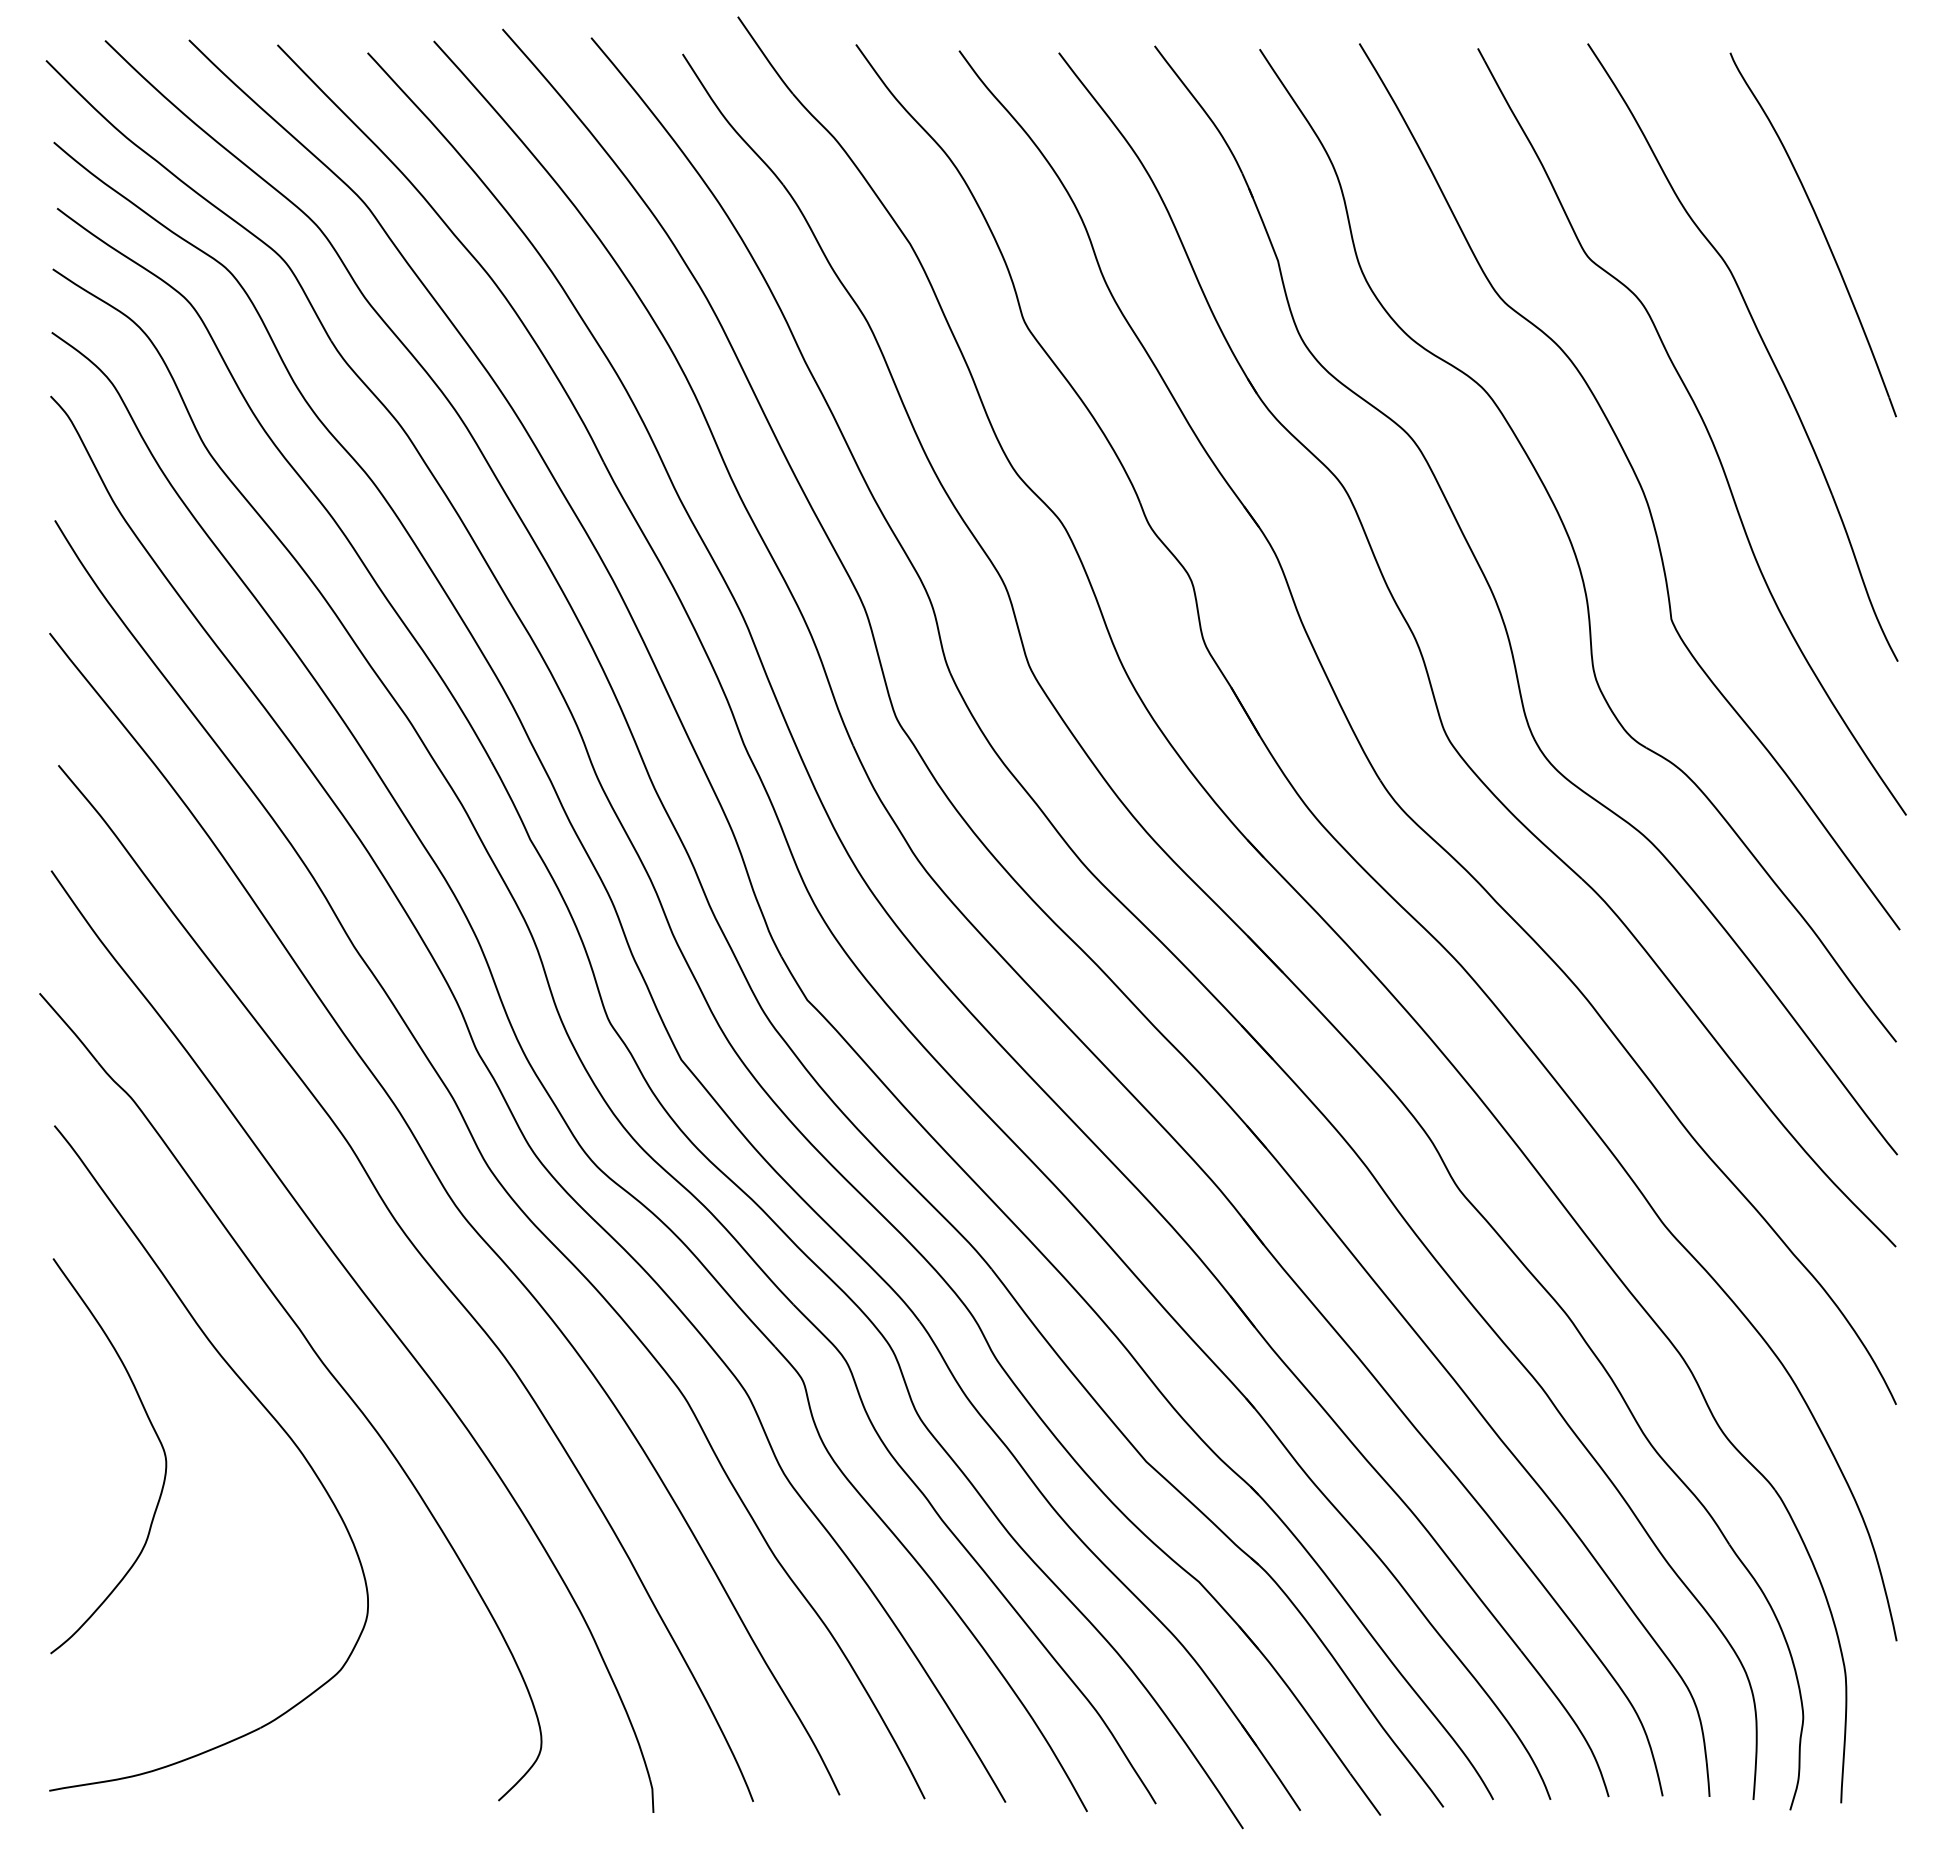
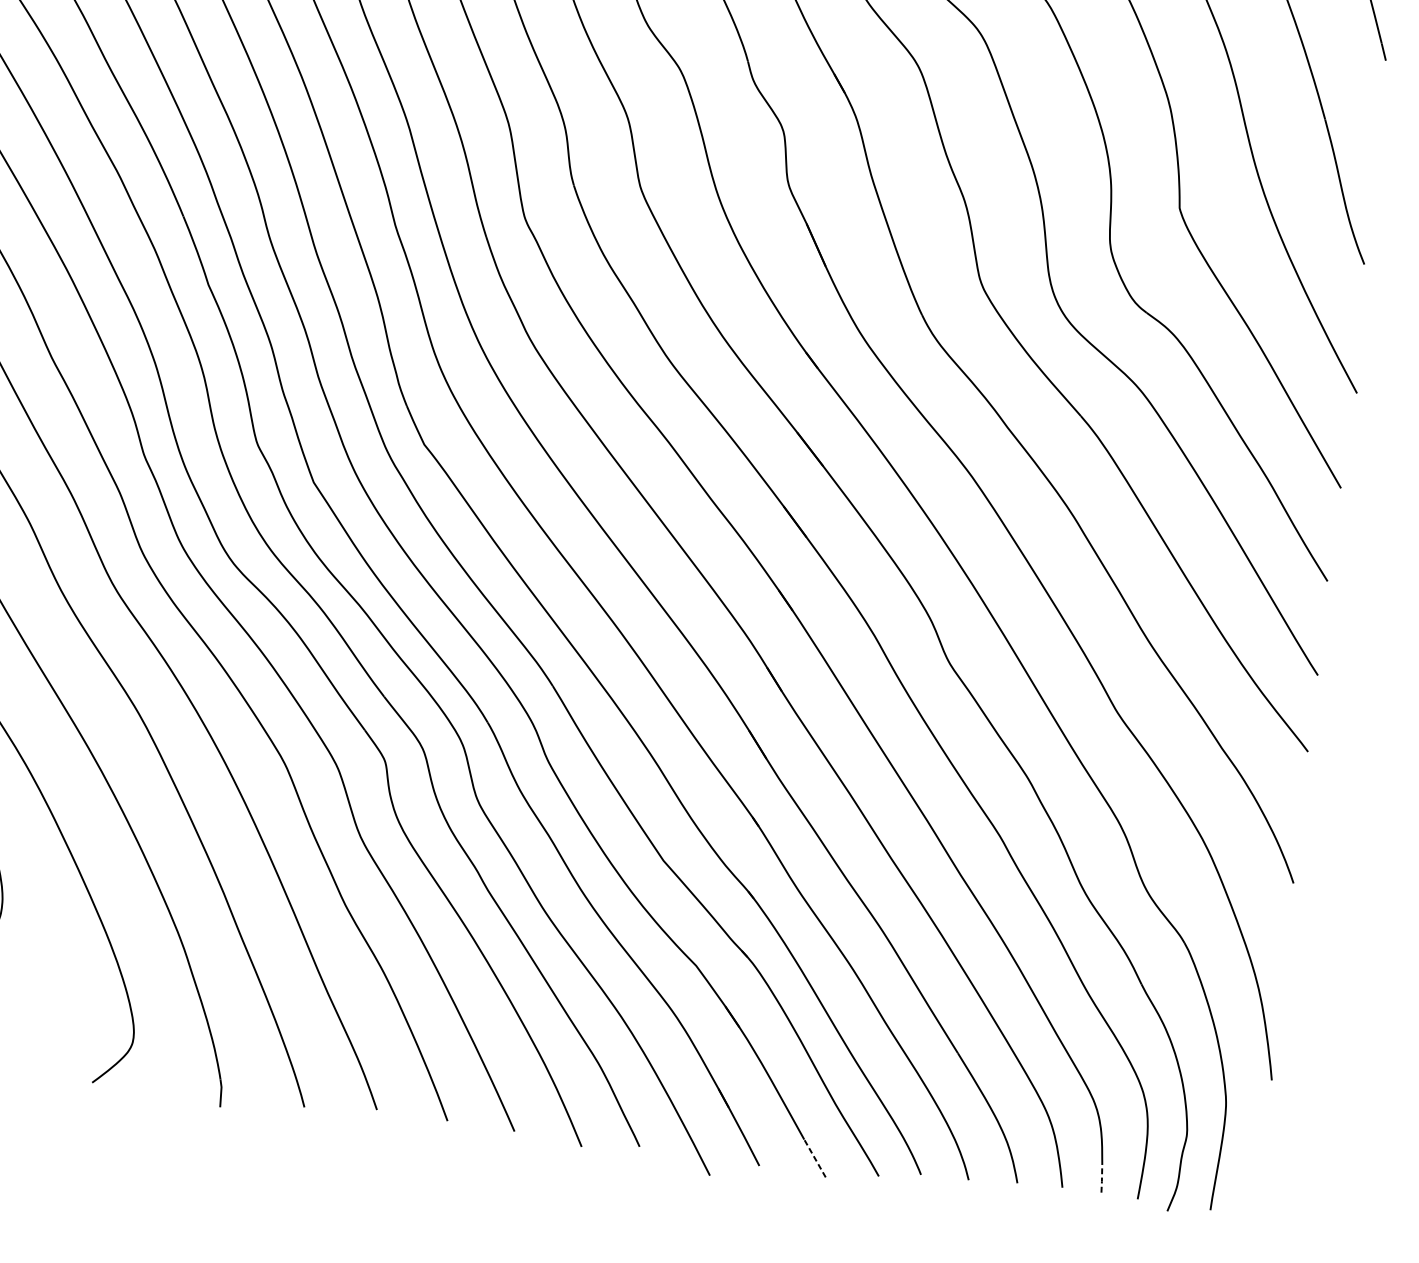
line: (1708, 1780) -> (1102, 1178), solid -> dashed
line: (1365, 1794) -> (815, 1158), solid -> dashed

